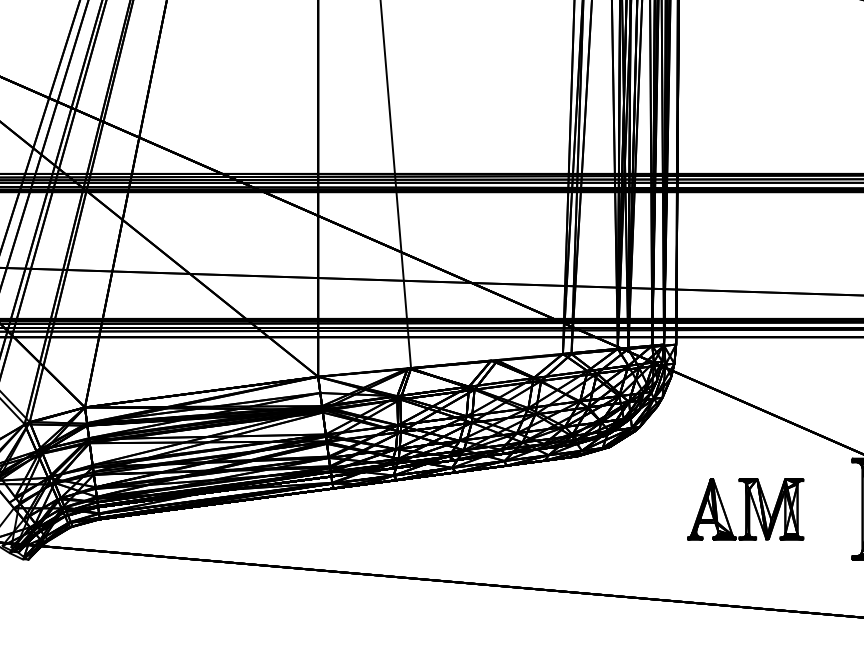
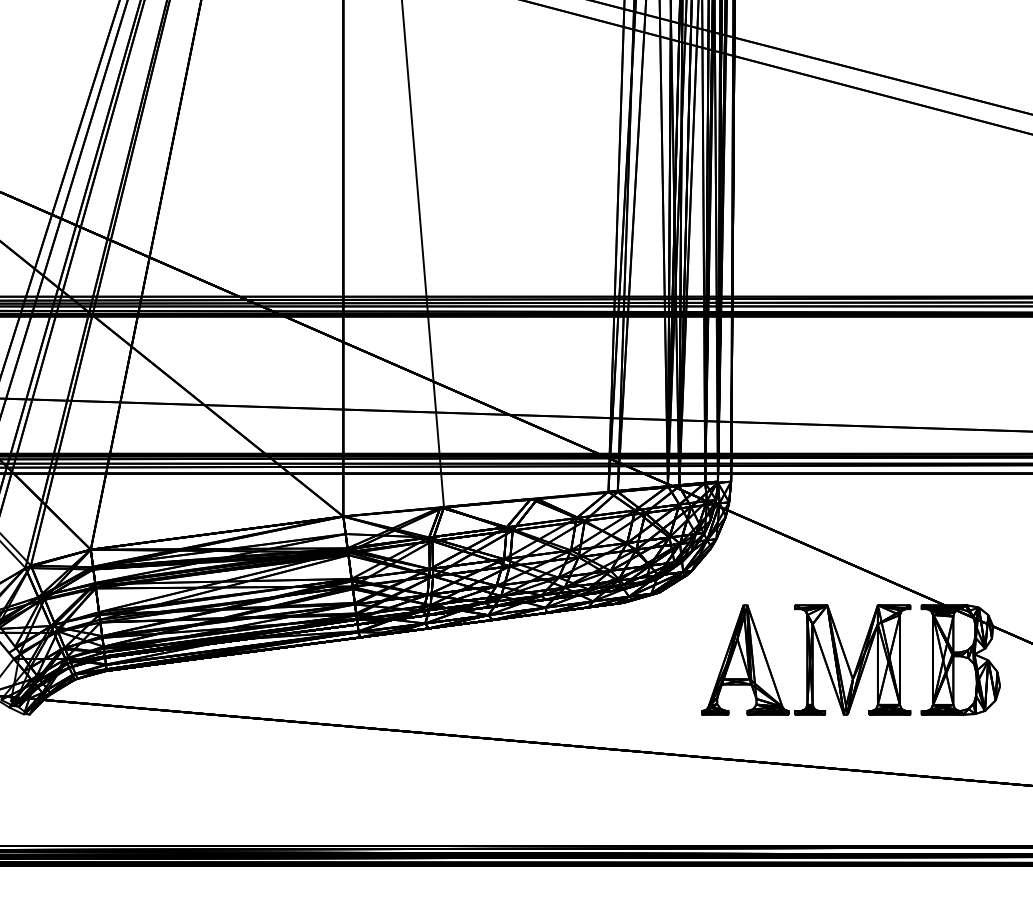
part: (745, 508) -> (806, 659), size x1.67

